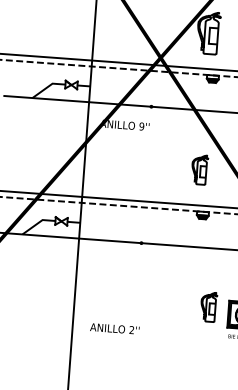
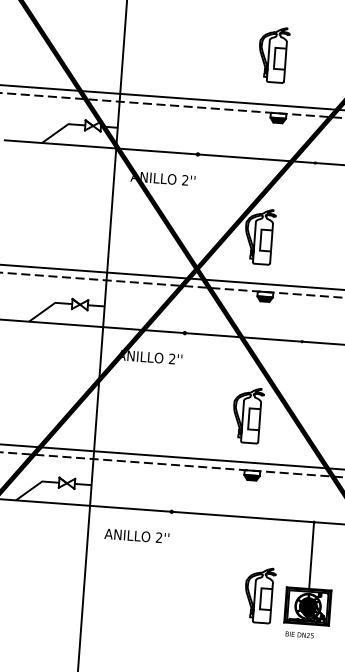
text: (141, 126) -> (171, 358), 9'' -> 2''
part: (200, 170) -> (248, 416), size x1.43
part: (209, 307) -> (260, 595), size x1.43
text: (114, 328) -> (136, 535), moved

